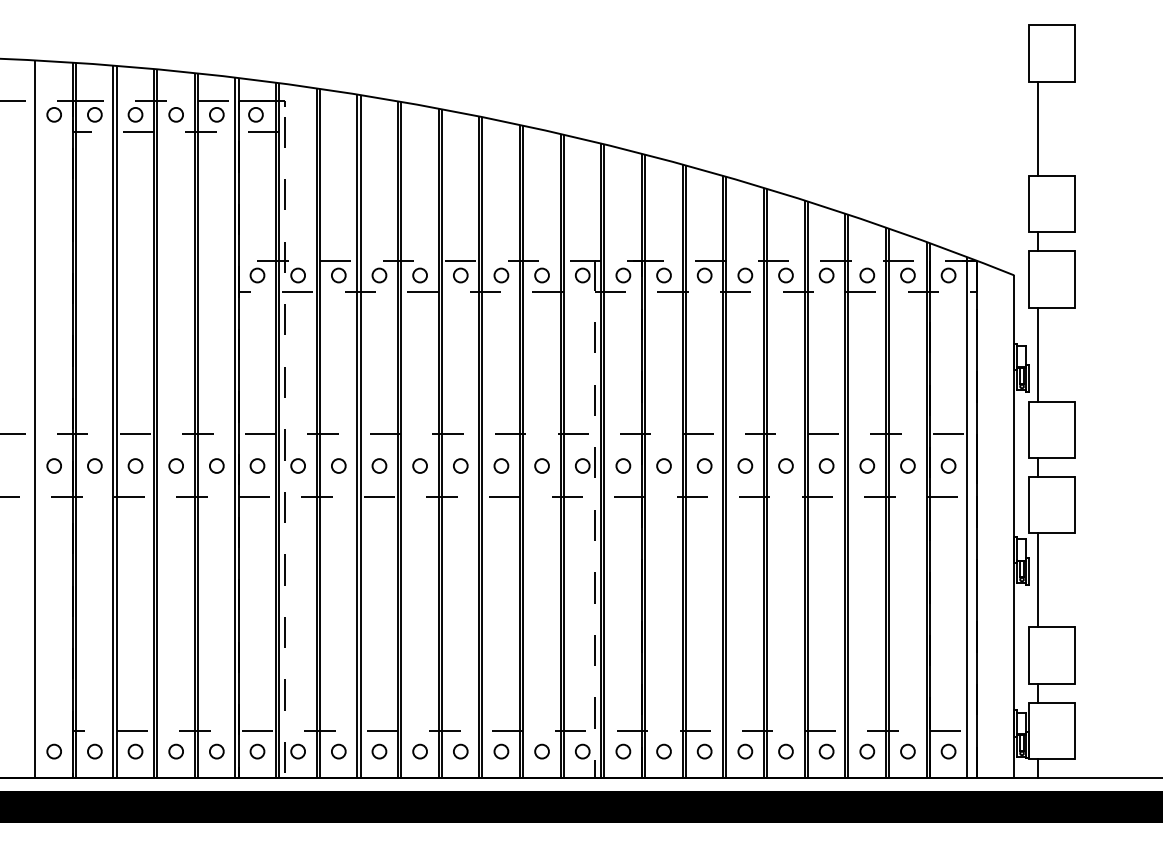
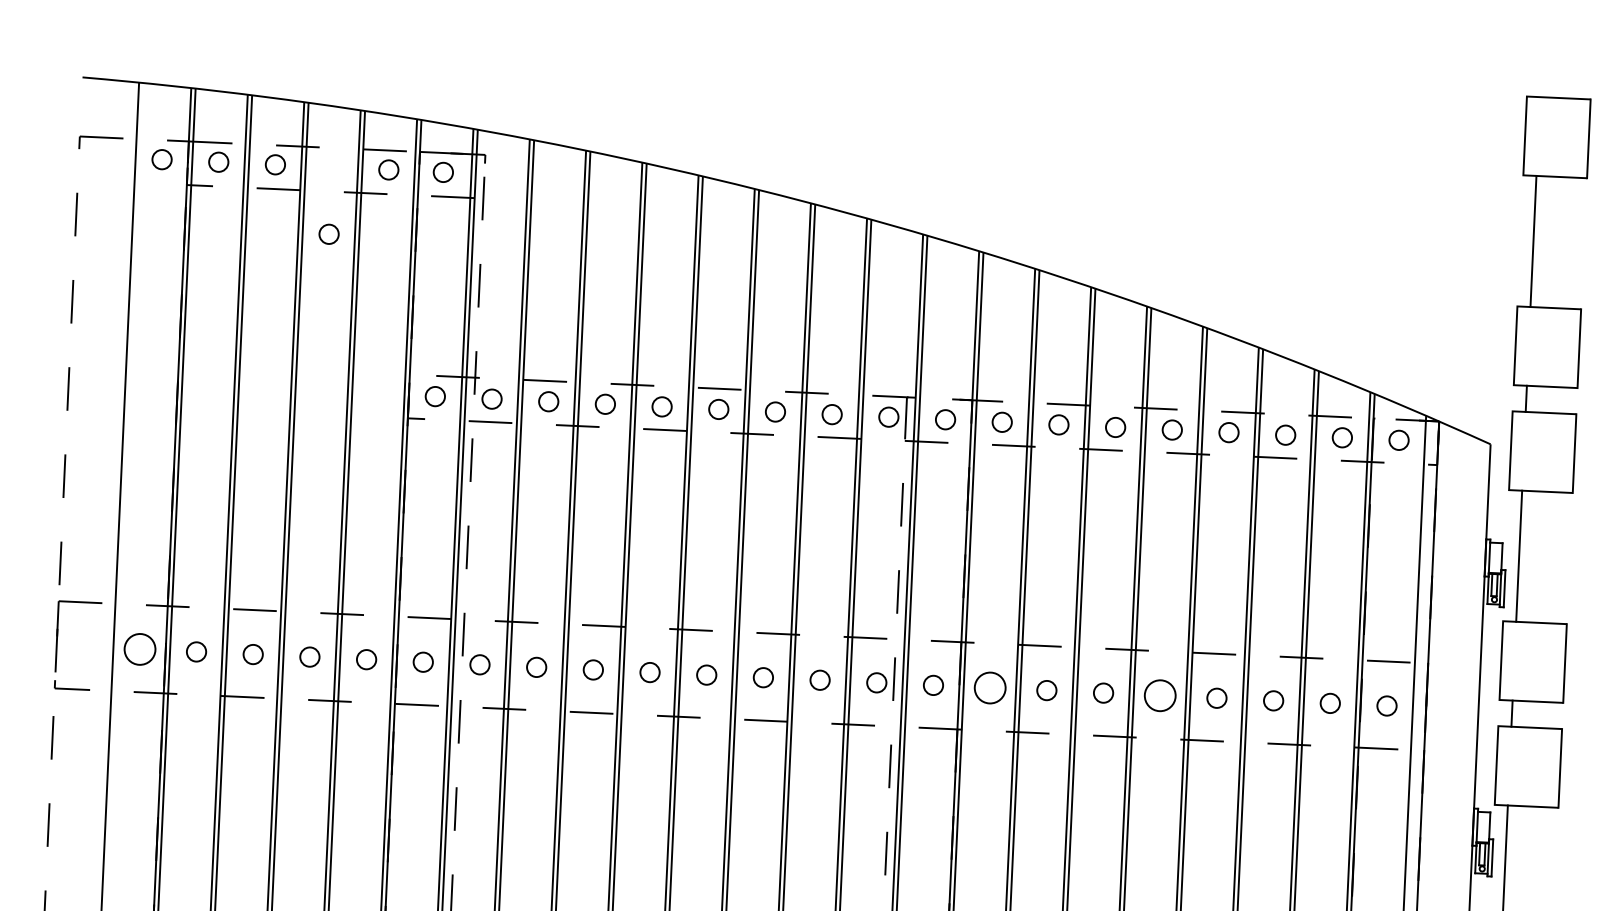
circle: (175, 114) -> (328, 233), moved
circle: (53, 465) -> (138, 648), size x1.6
circle: (663, 465) -> (989, 687), size x1.6
circle: (785, 465) -> (1159, 694), size x1.6

